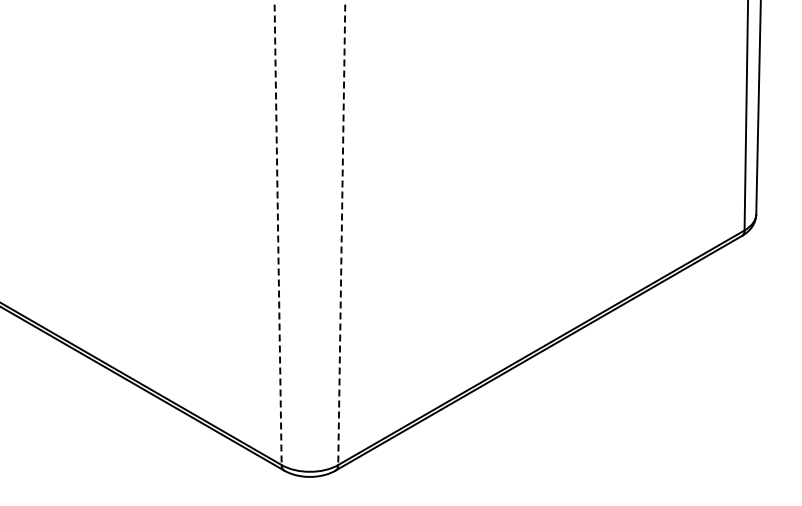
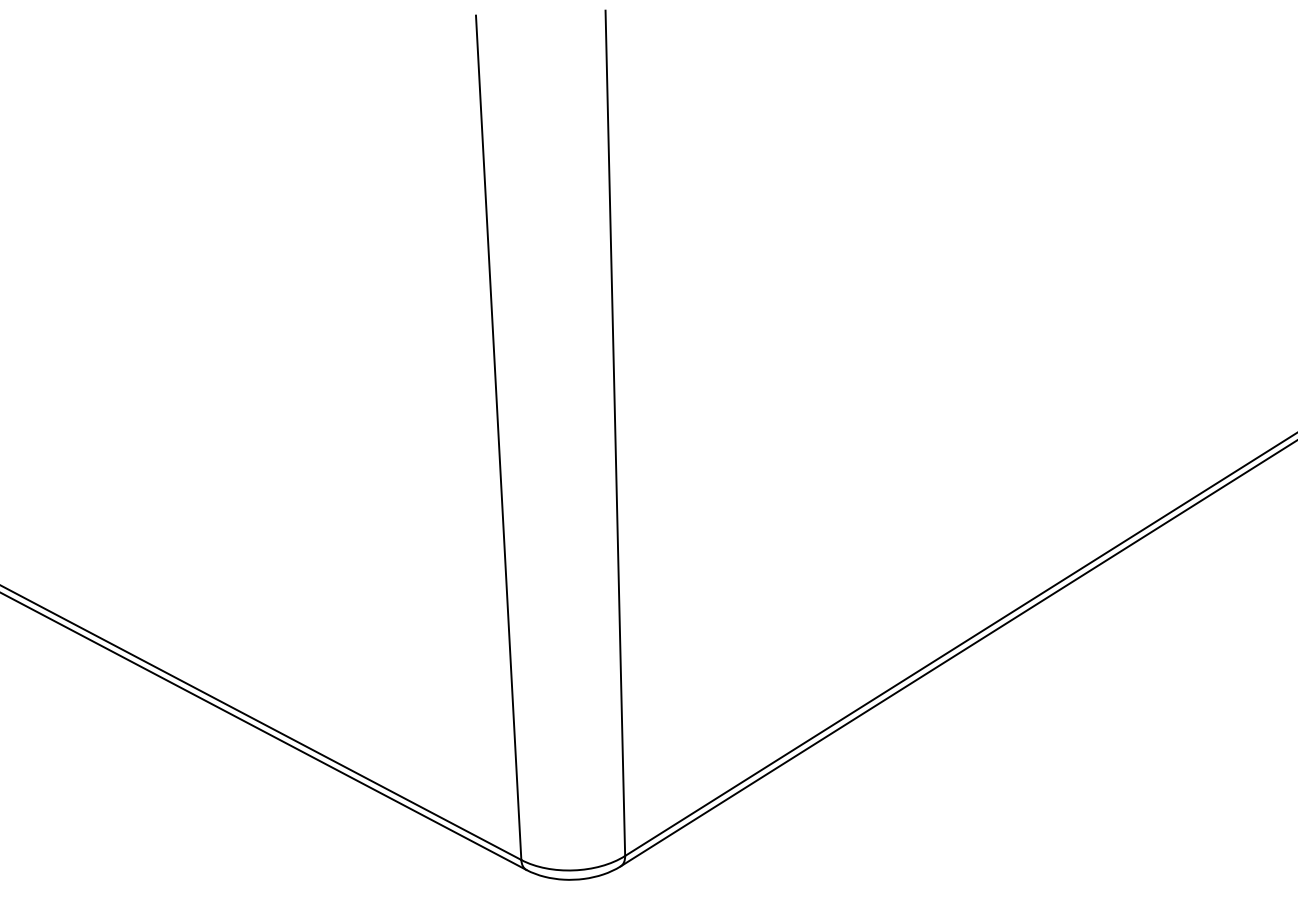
line: (278, 235) -> (499, 439), dashed -> solid
line: (341, 235) -> (614, 434), dashed -> solid

